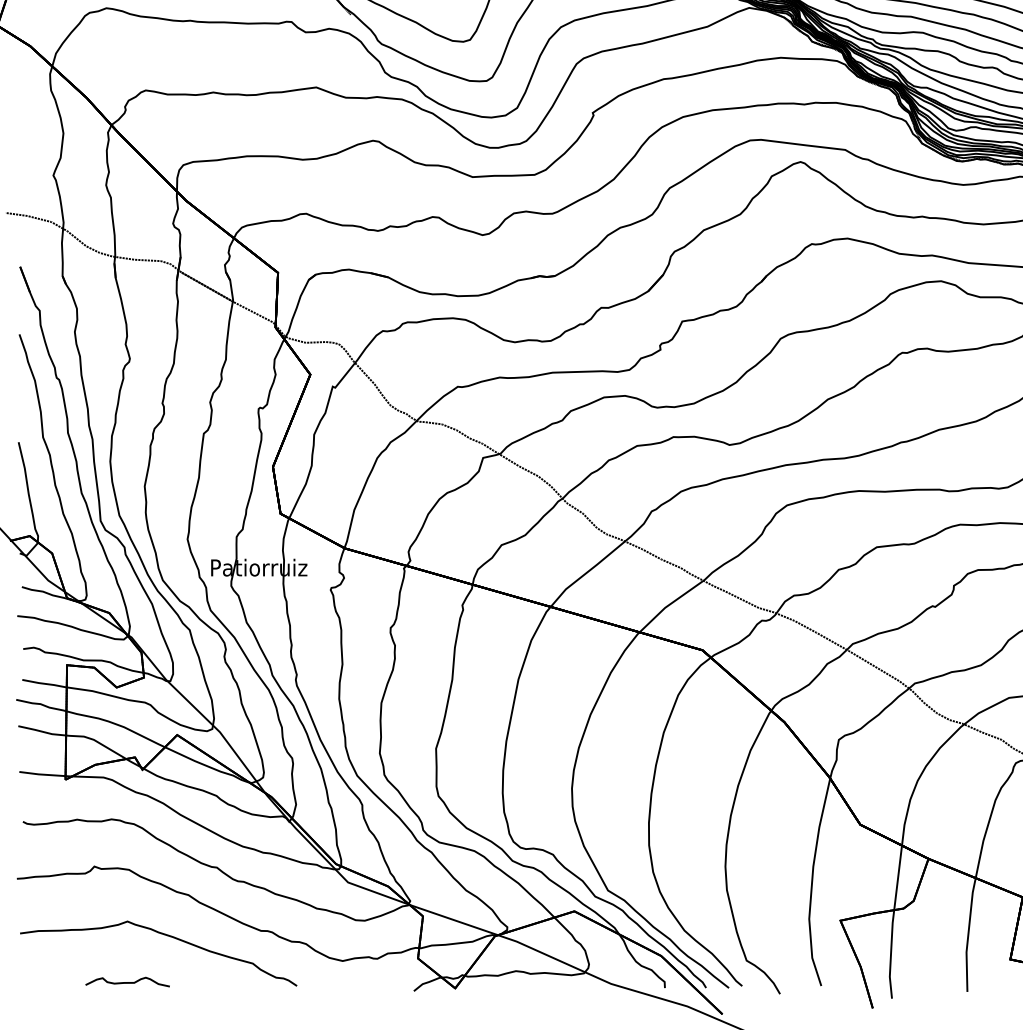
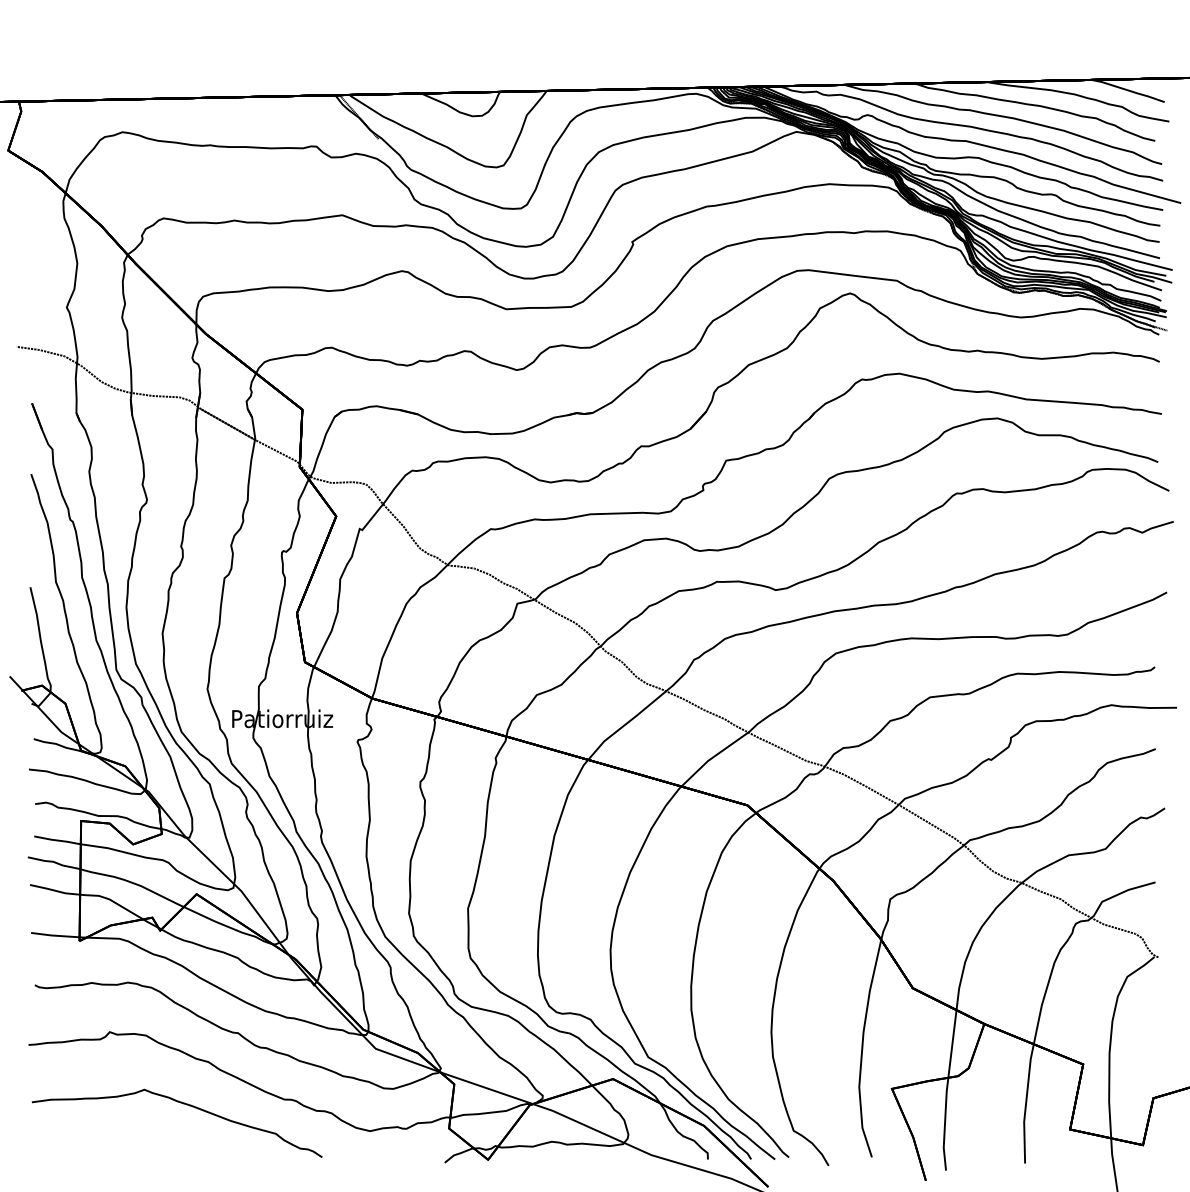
curve: (127, 982) -> (144, 1153), removed

